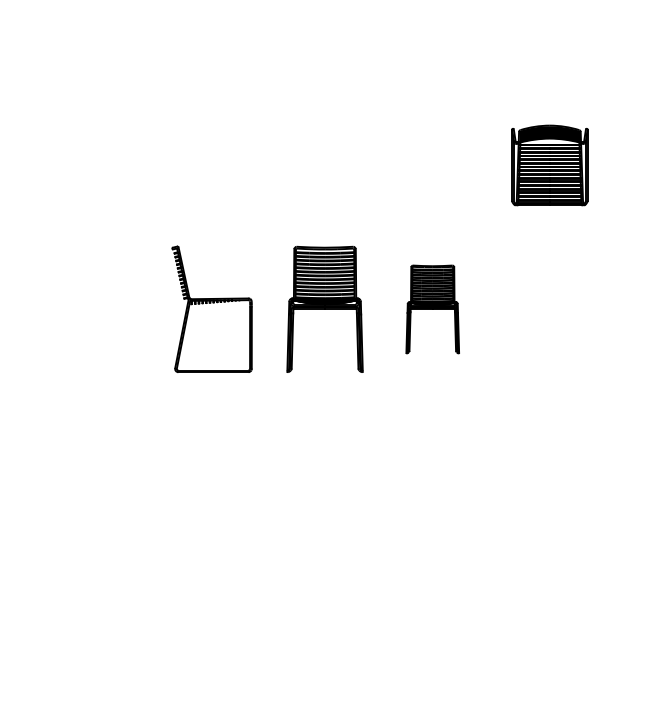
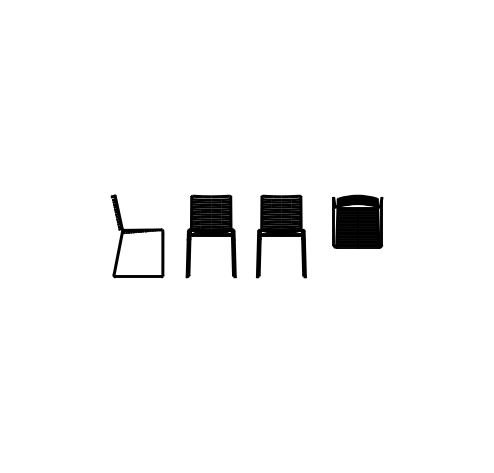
part: (549, 165) -> (357, 221), moved
part: (432, 309) -> (281, 236), size x1.43

